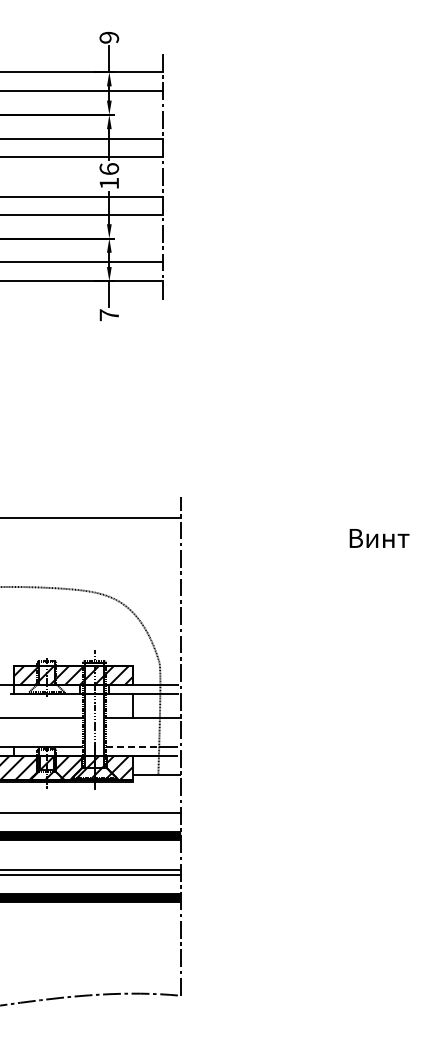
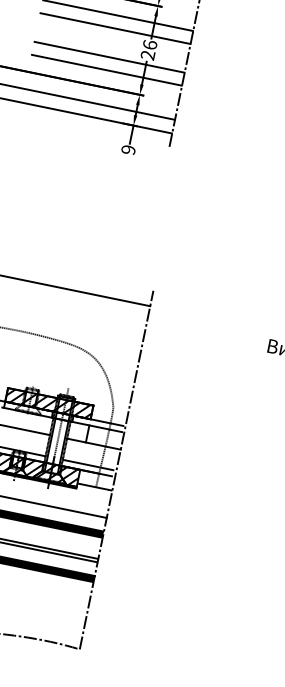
text: (108, 183) -> (147, 55), 16 -> 26
text: (109, 315) -> (128, 150), 7 -> 9
line: (133, 747) -> (82, 464), dashed -> solid

